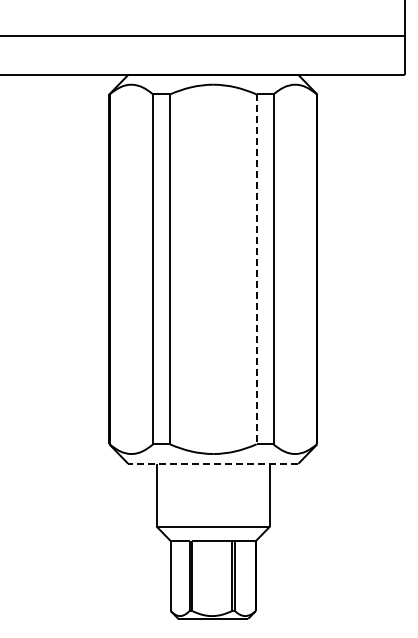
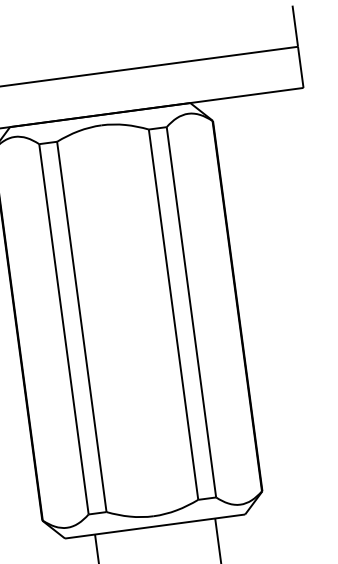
line: (256, 269) -> (173, 314), dashed -> solid
line: (212, 463) -> (154, 526), dashed -> solid

